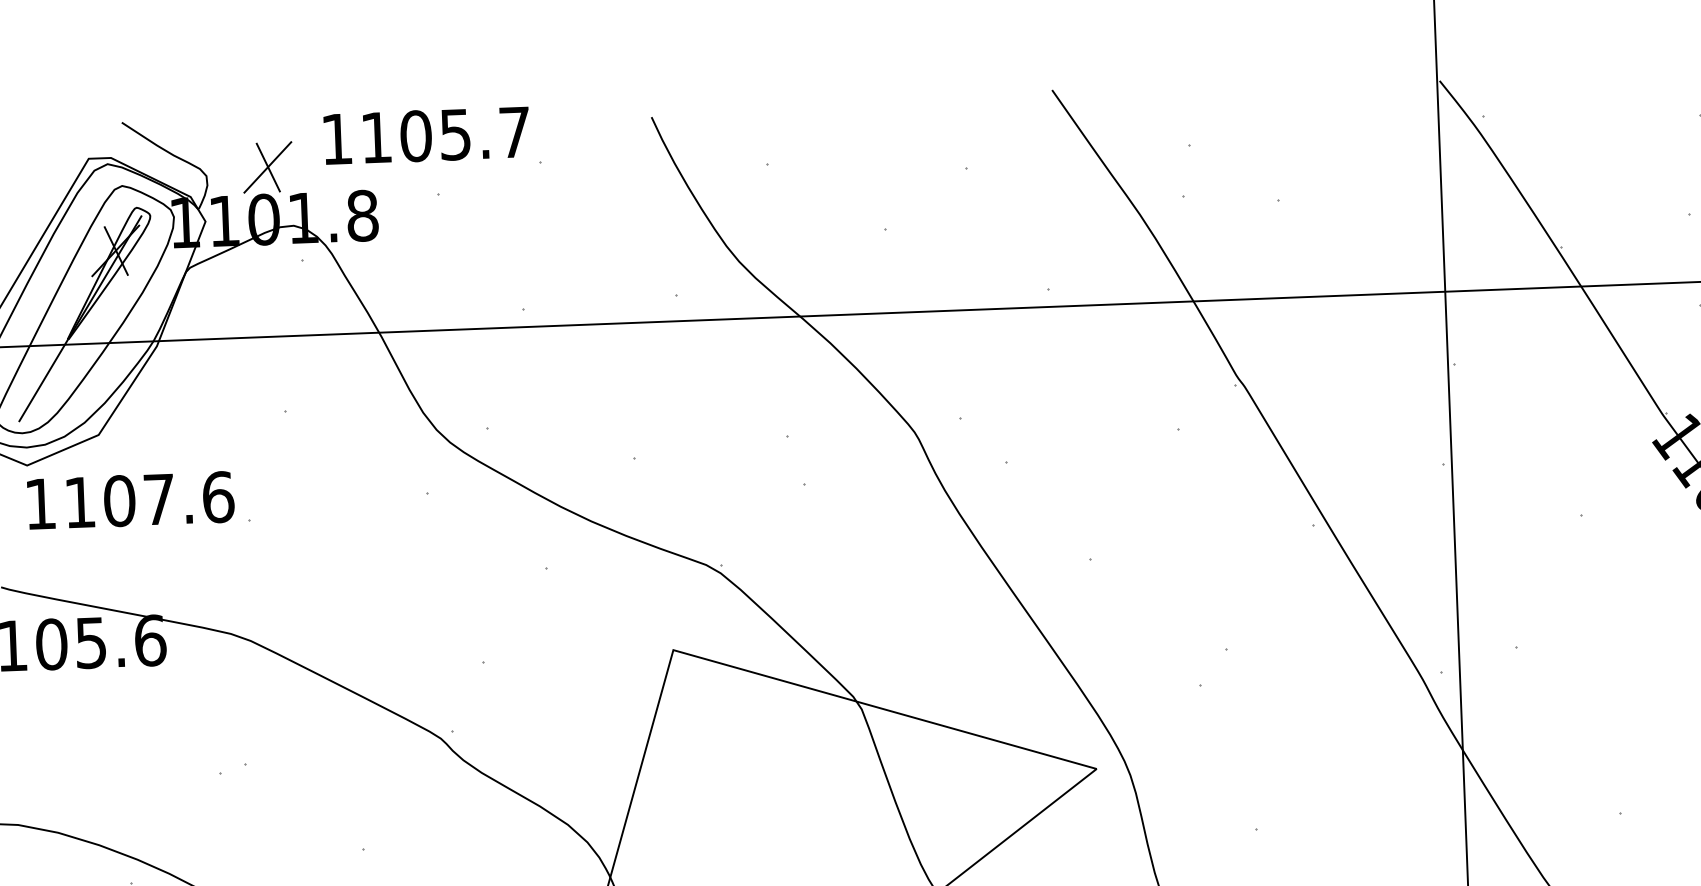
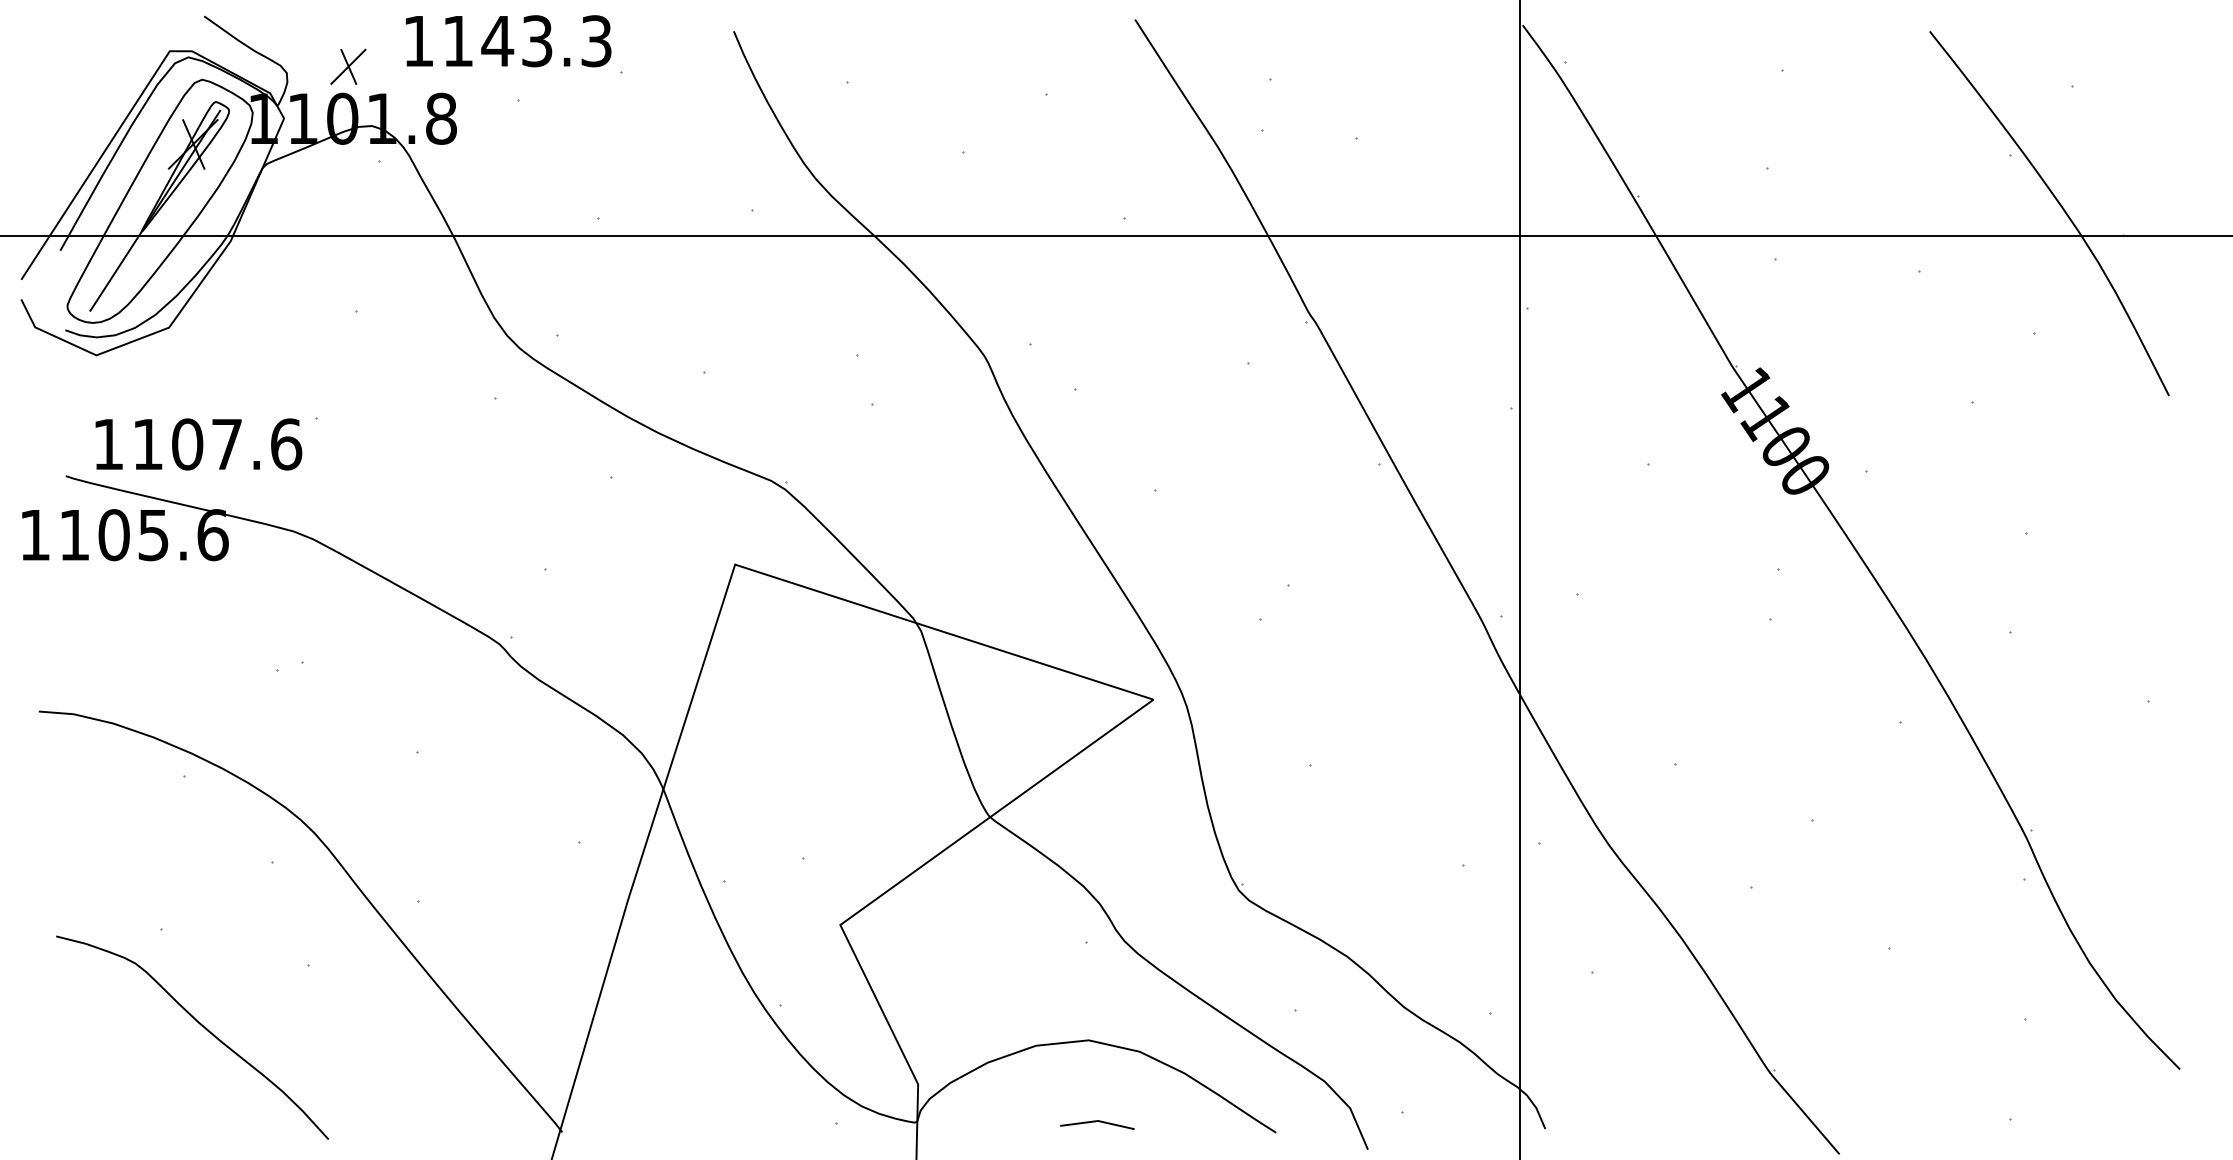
text: (464, 134) -> (546, 41), 1105.7 -> 1143.3
part: (267, 167) -> (348, 66), size x0.7
text: (130, 500) -> (198, 444), moved

